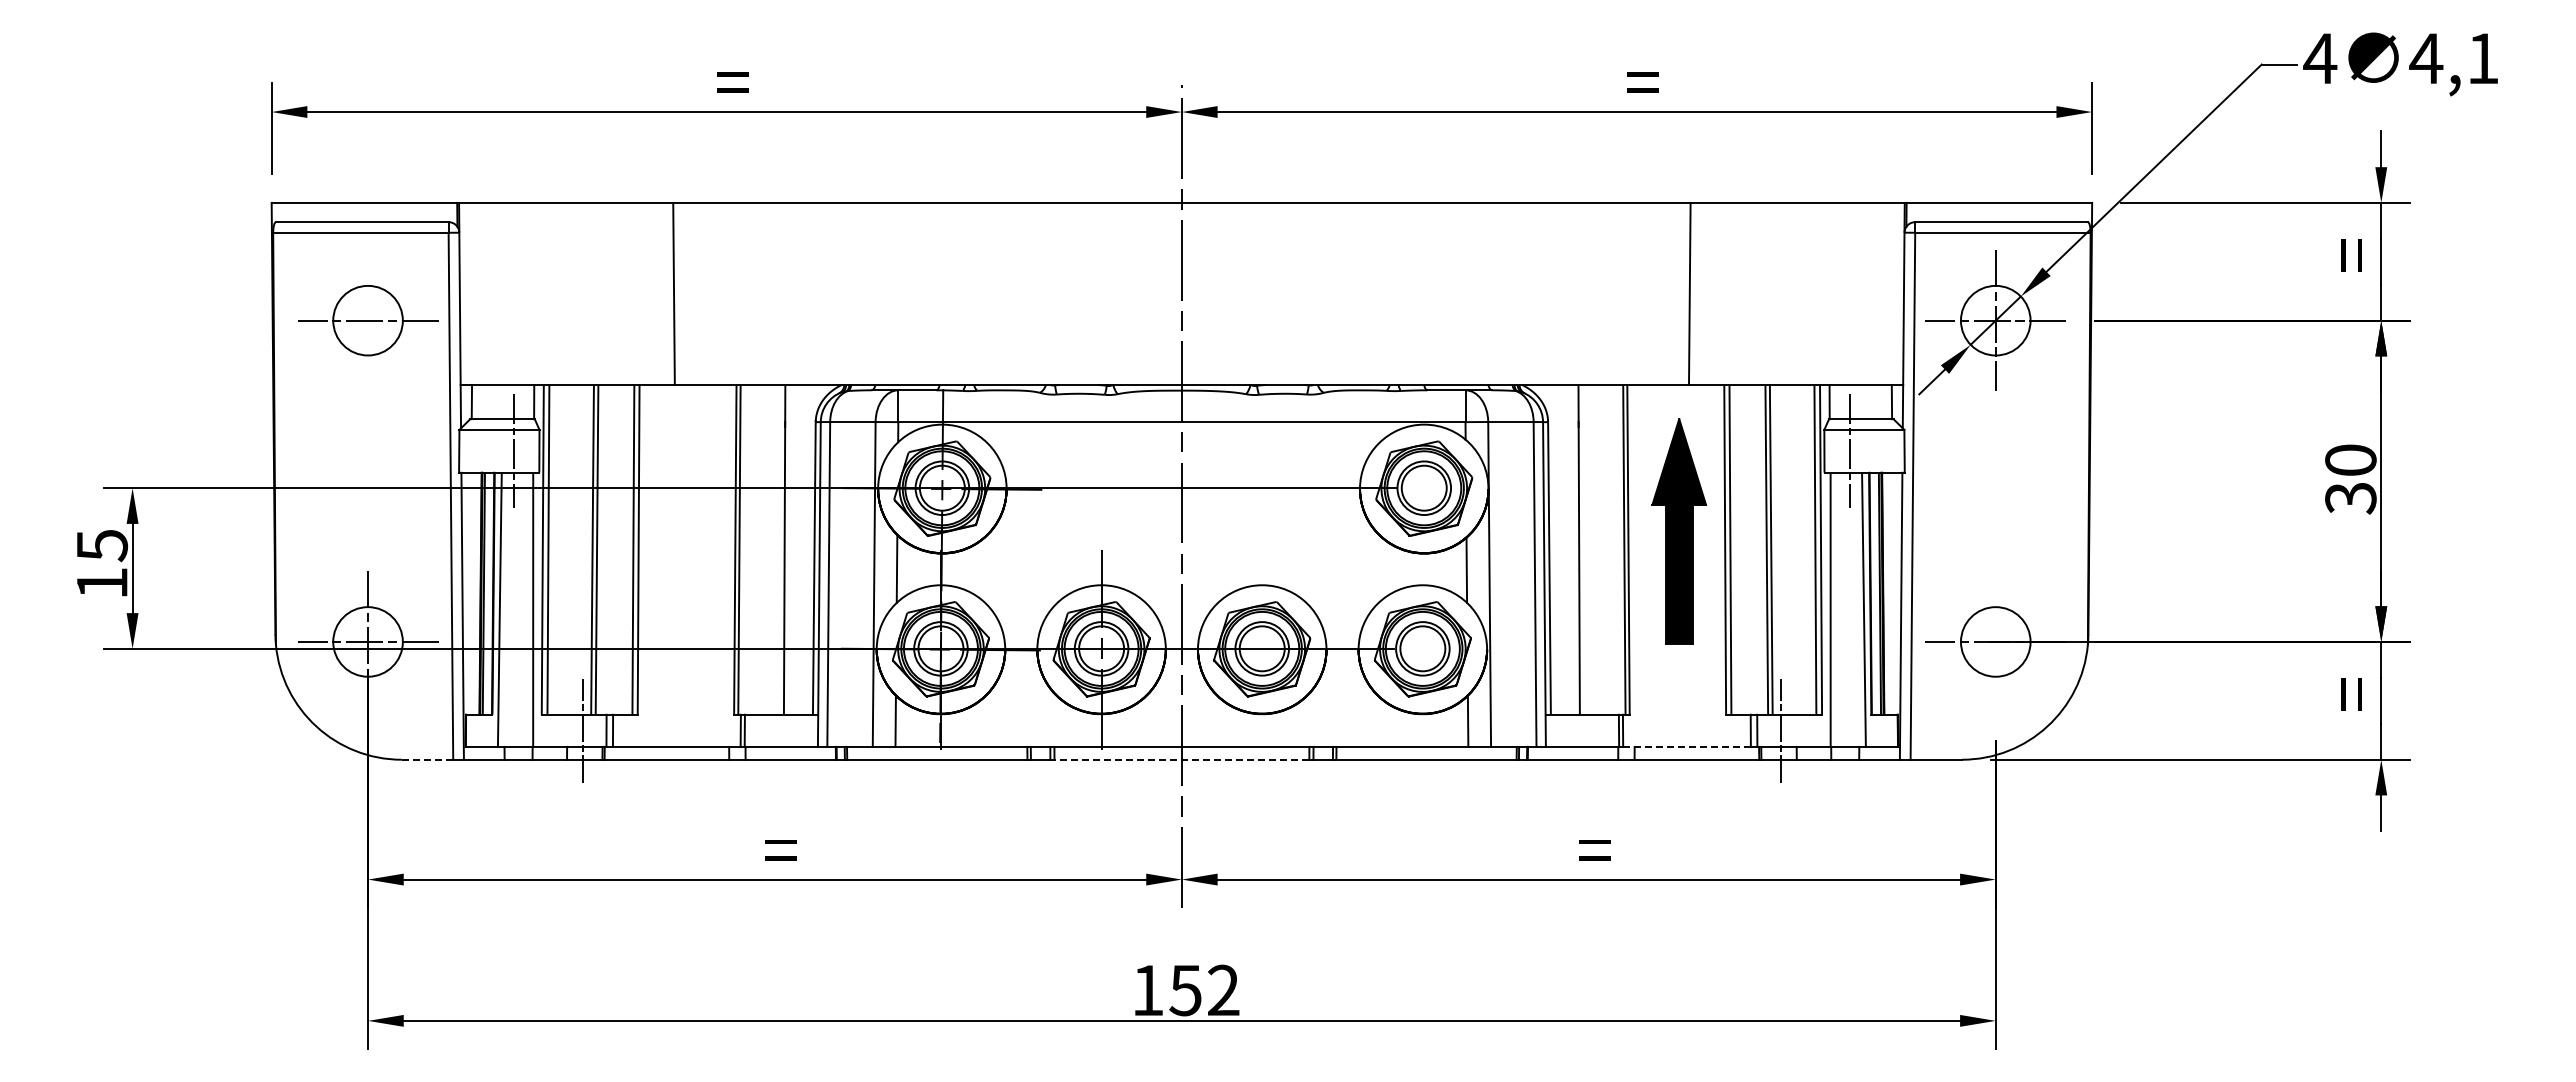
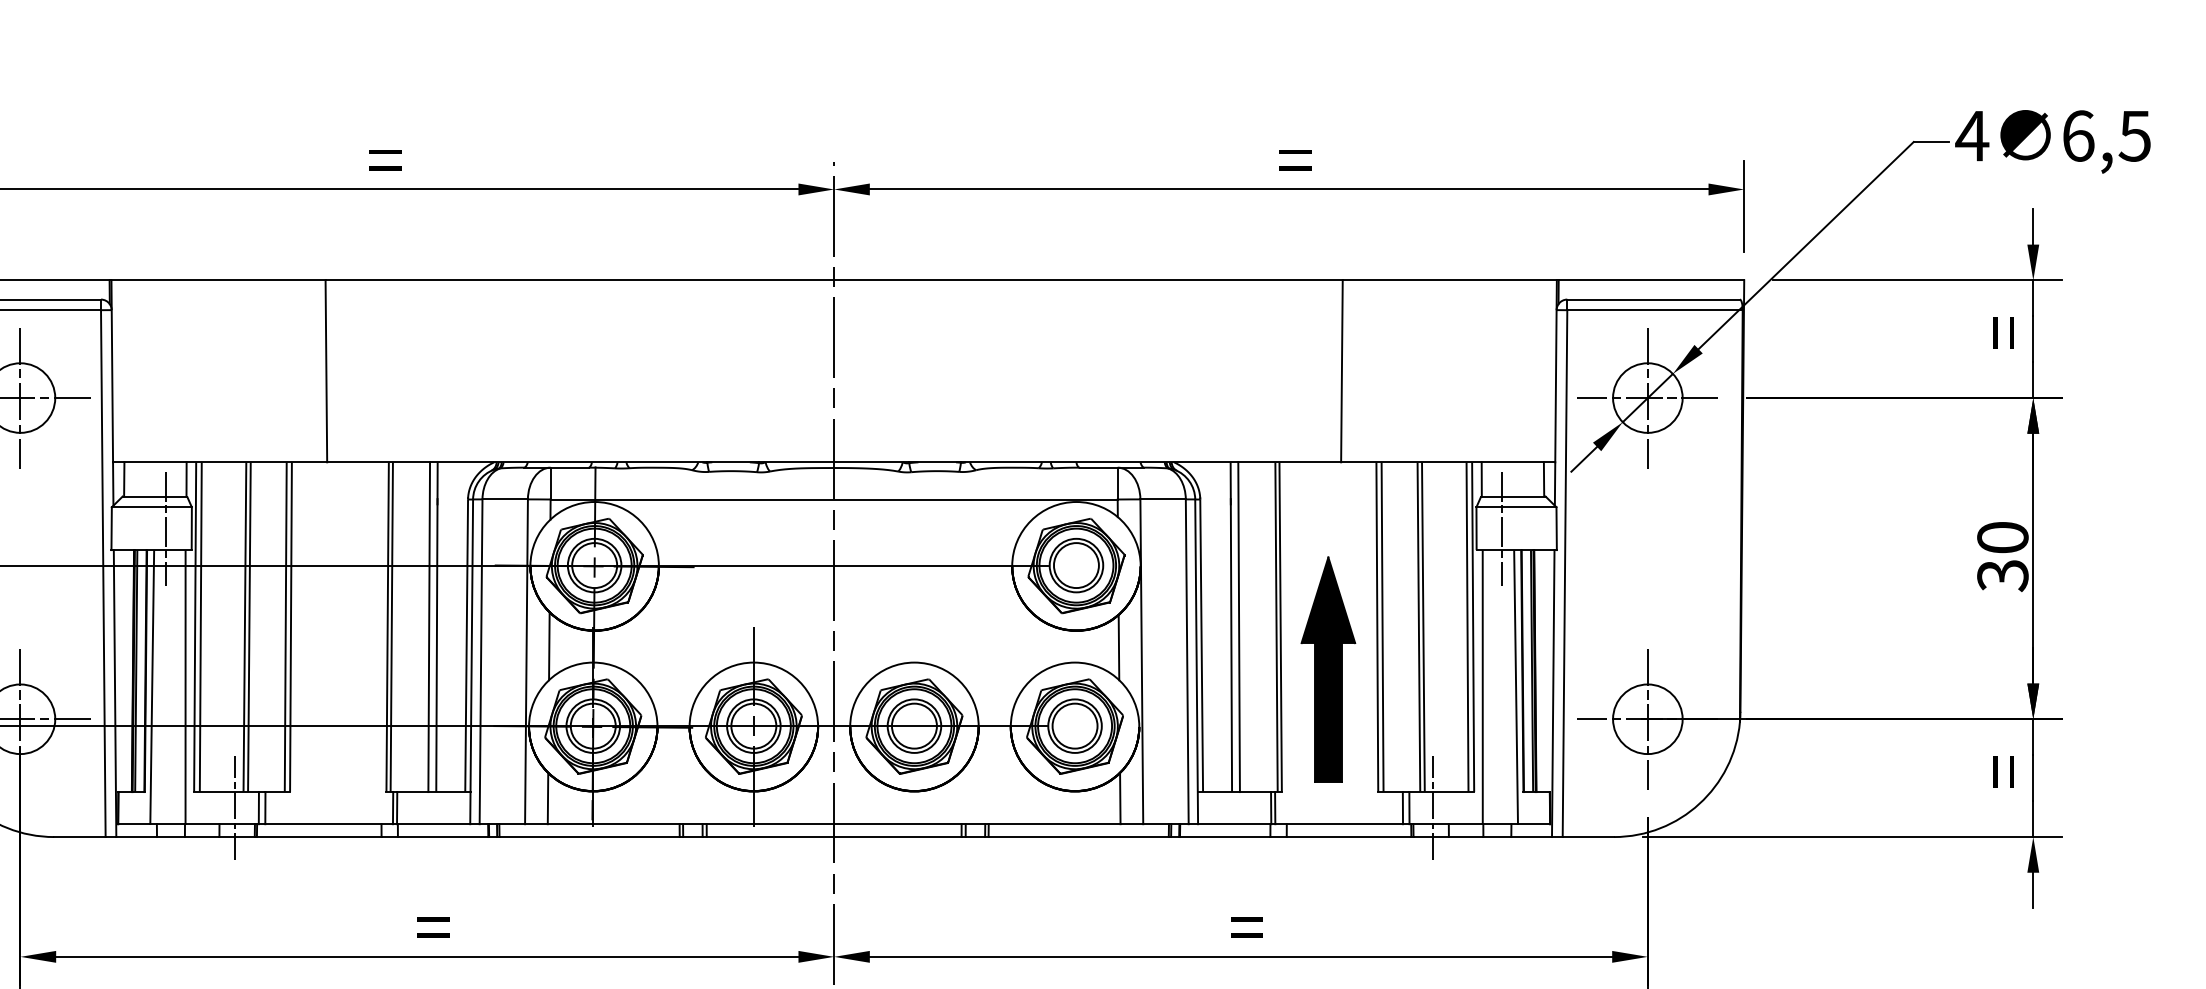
text: (2453, 58) -> (2105, 135), 4,1 -> 6,5
line: (368, 320) -> (20, 397), added
part: (1678, 531) -> (1327, 669), moved
line: (776, 549) -> (428, 626), added
line: (1586, 549) -> (1238, 626), added
line: (1995, 641) -> (1647, 718), added
line: (1687, 746) -> (1339, 823), dashed -> solid
line: (427, 759) -> (79, 836), dashed -> solid
line: (1181, 759) -> (833, 836), dashed -> solid

